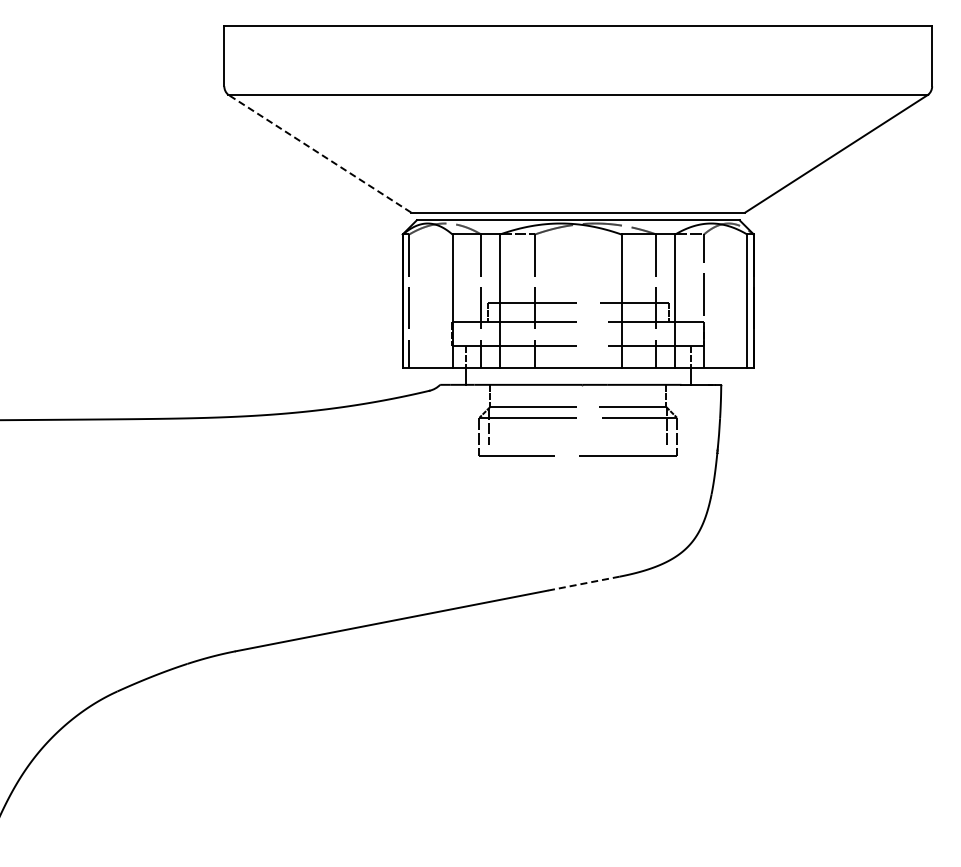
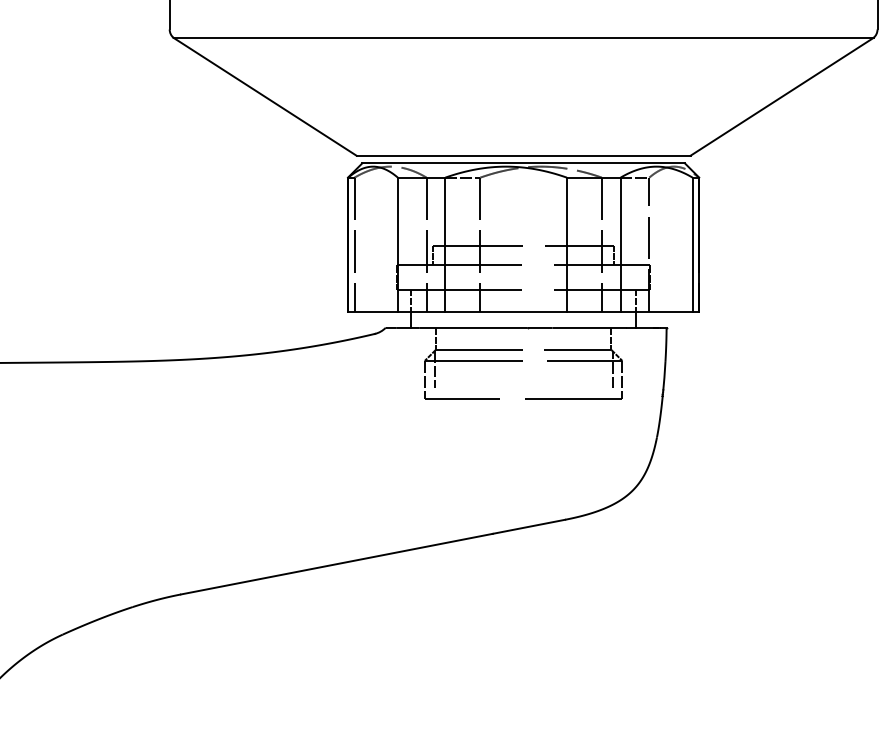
line: (319, 153) -> (264, 96), dashed -> solid
line: (583, 583) -> (528, 526), dashed -> solid

